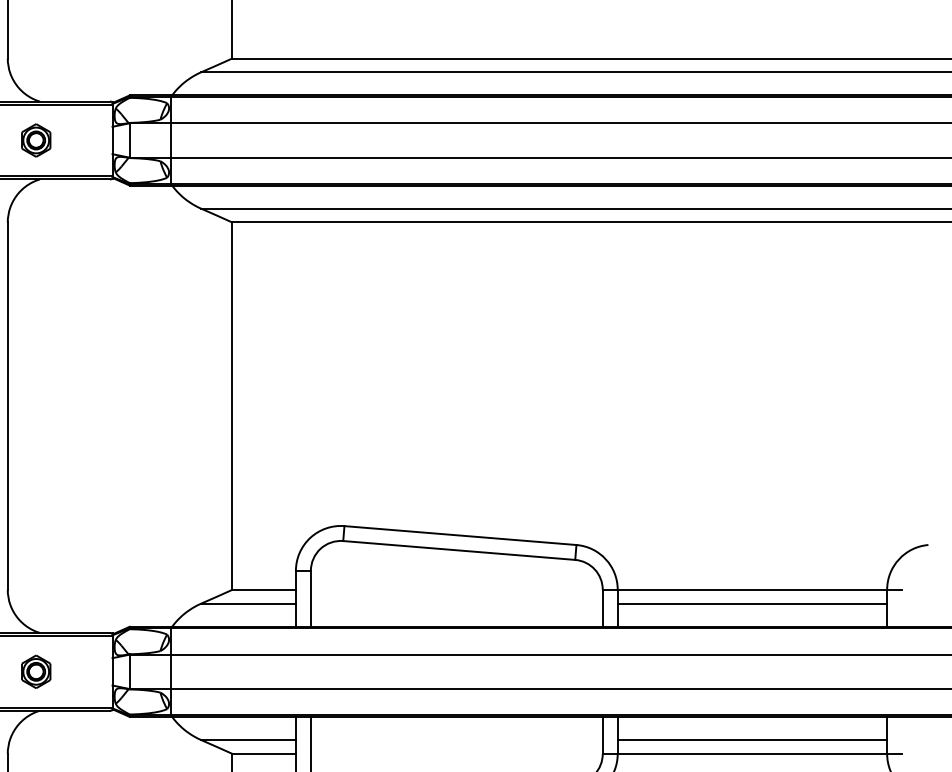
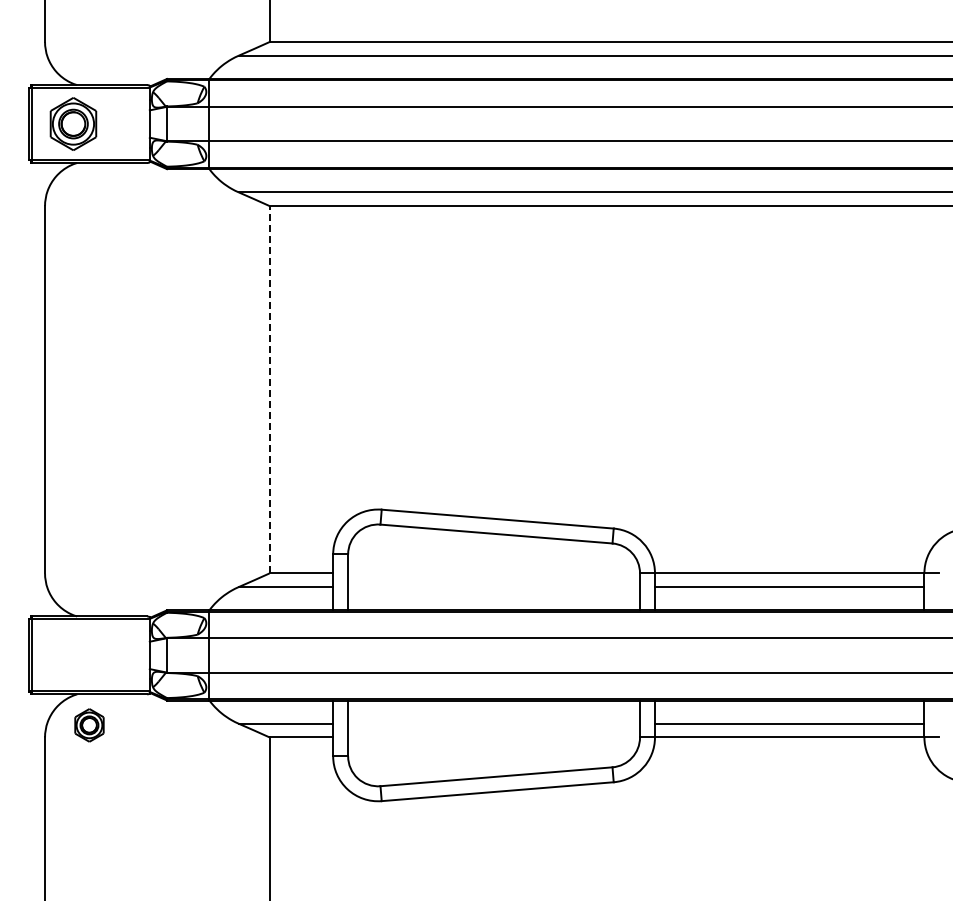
part: (36, 139) -> (73, 123), size x1.6
line: (232, 405) -> (269, 389), solid -> dashed
part: (36, 671) -> (89, 725), moved

